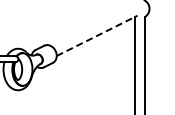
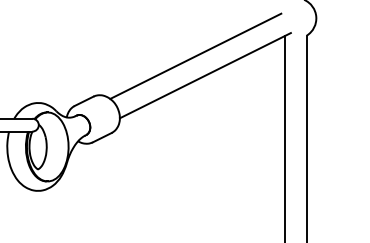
line: (92, 26) -> (195, 55), added
line: (97, 35) -> (206, 74), dashed -> solid

